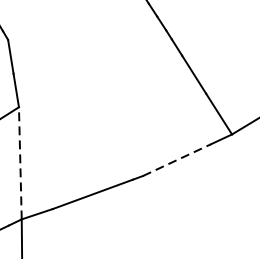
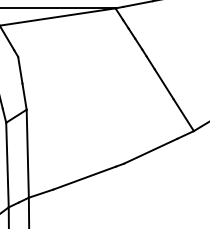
line: (178, 160) -> (151, 151), dashed -> solid
line: (20, 163) -> (27, 153), dashed -> solid

